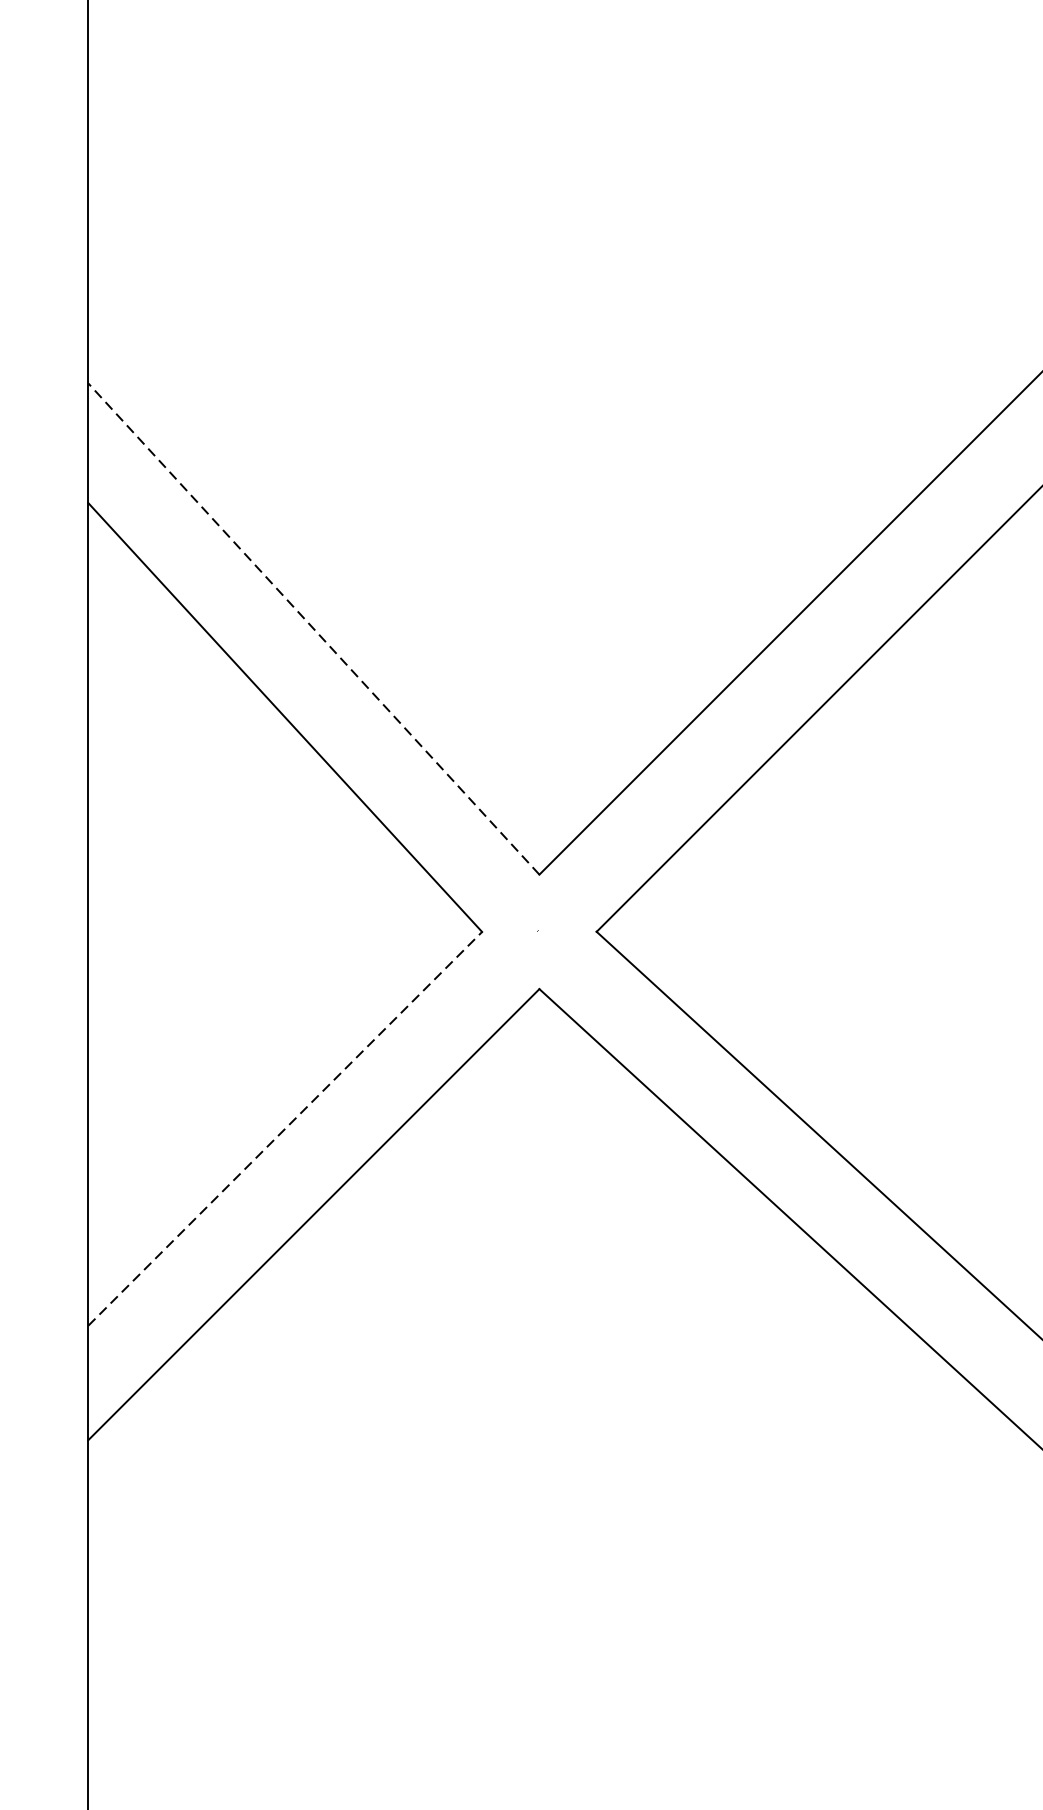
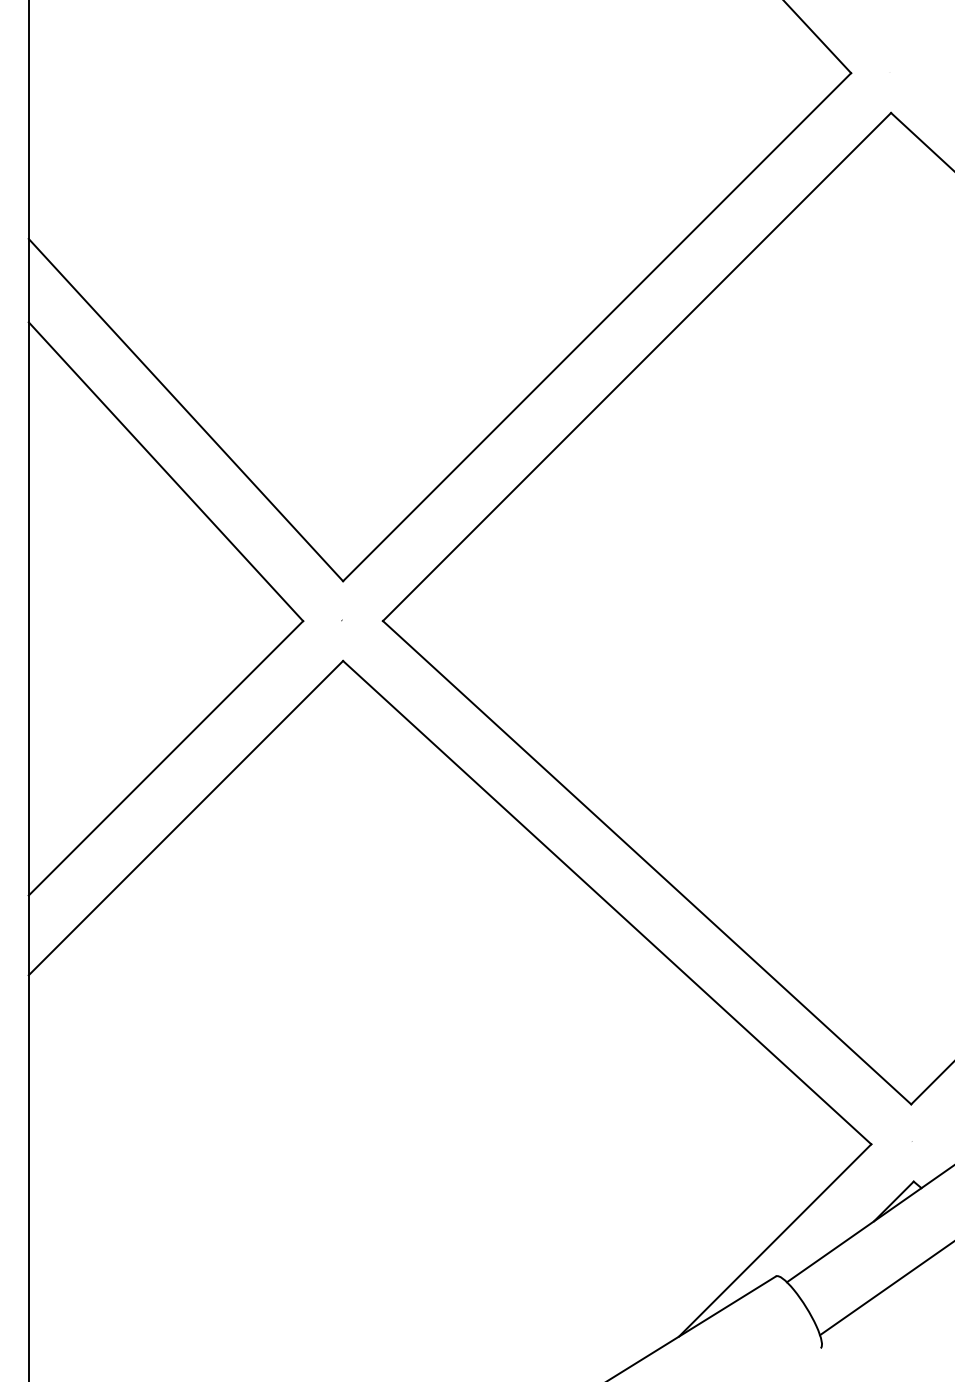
line: (313, 628) -> (185, 409), dashed -> solid
line: (286, 1127) -> (166, 757), dashed -> solid

